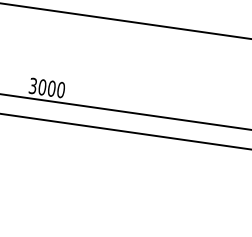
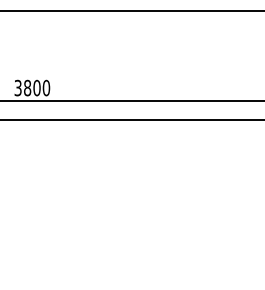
text: (42, 86) -> (27, 87), 3000 -> 3800

